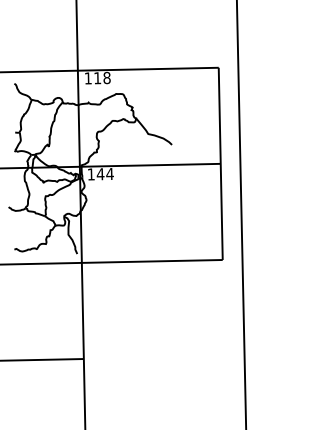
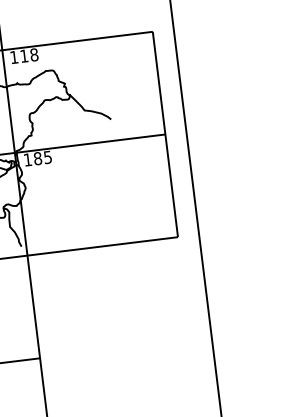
text: (104, 174) -> (42, 158), 144 -> 185

